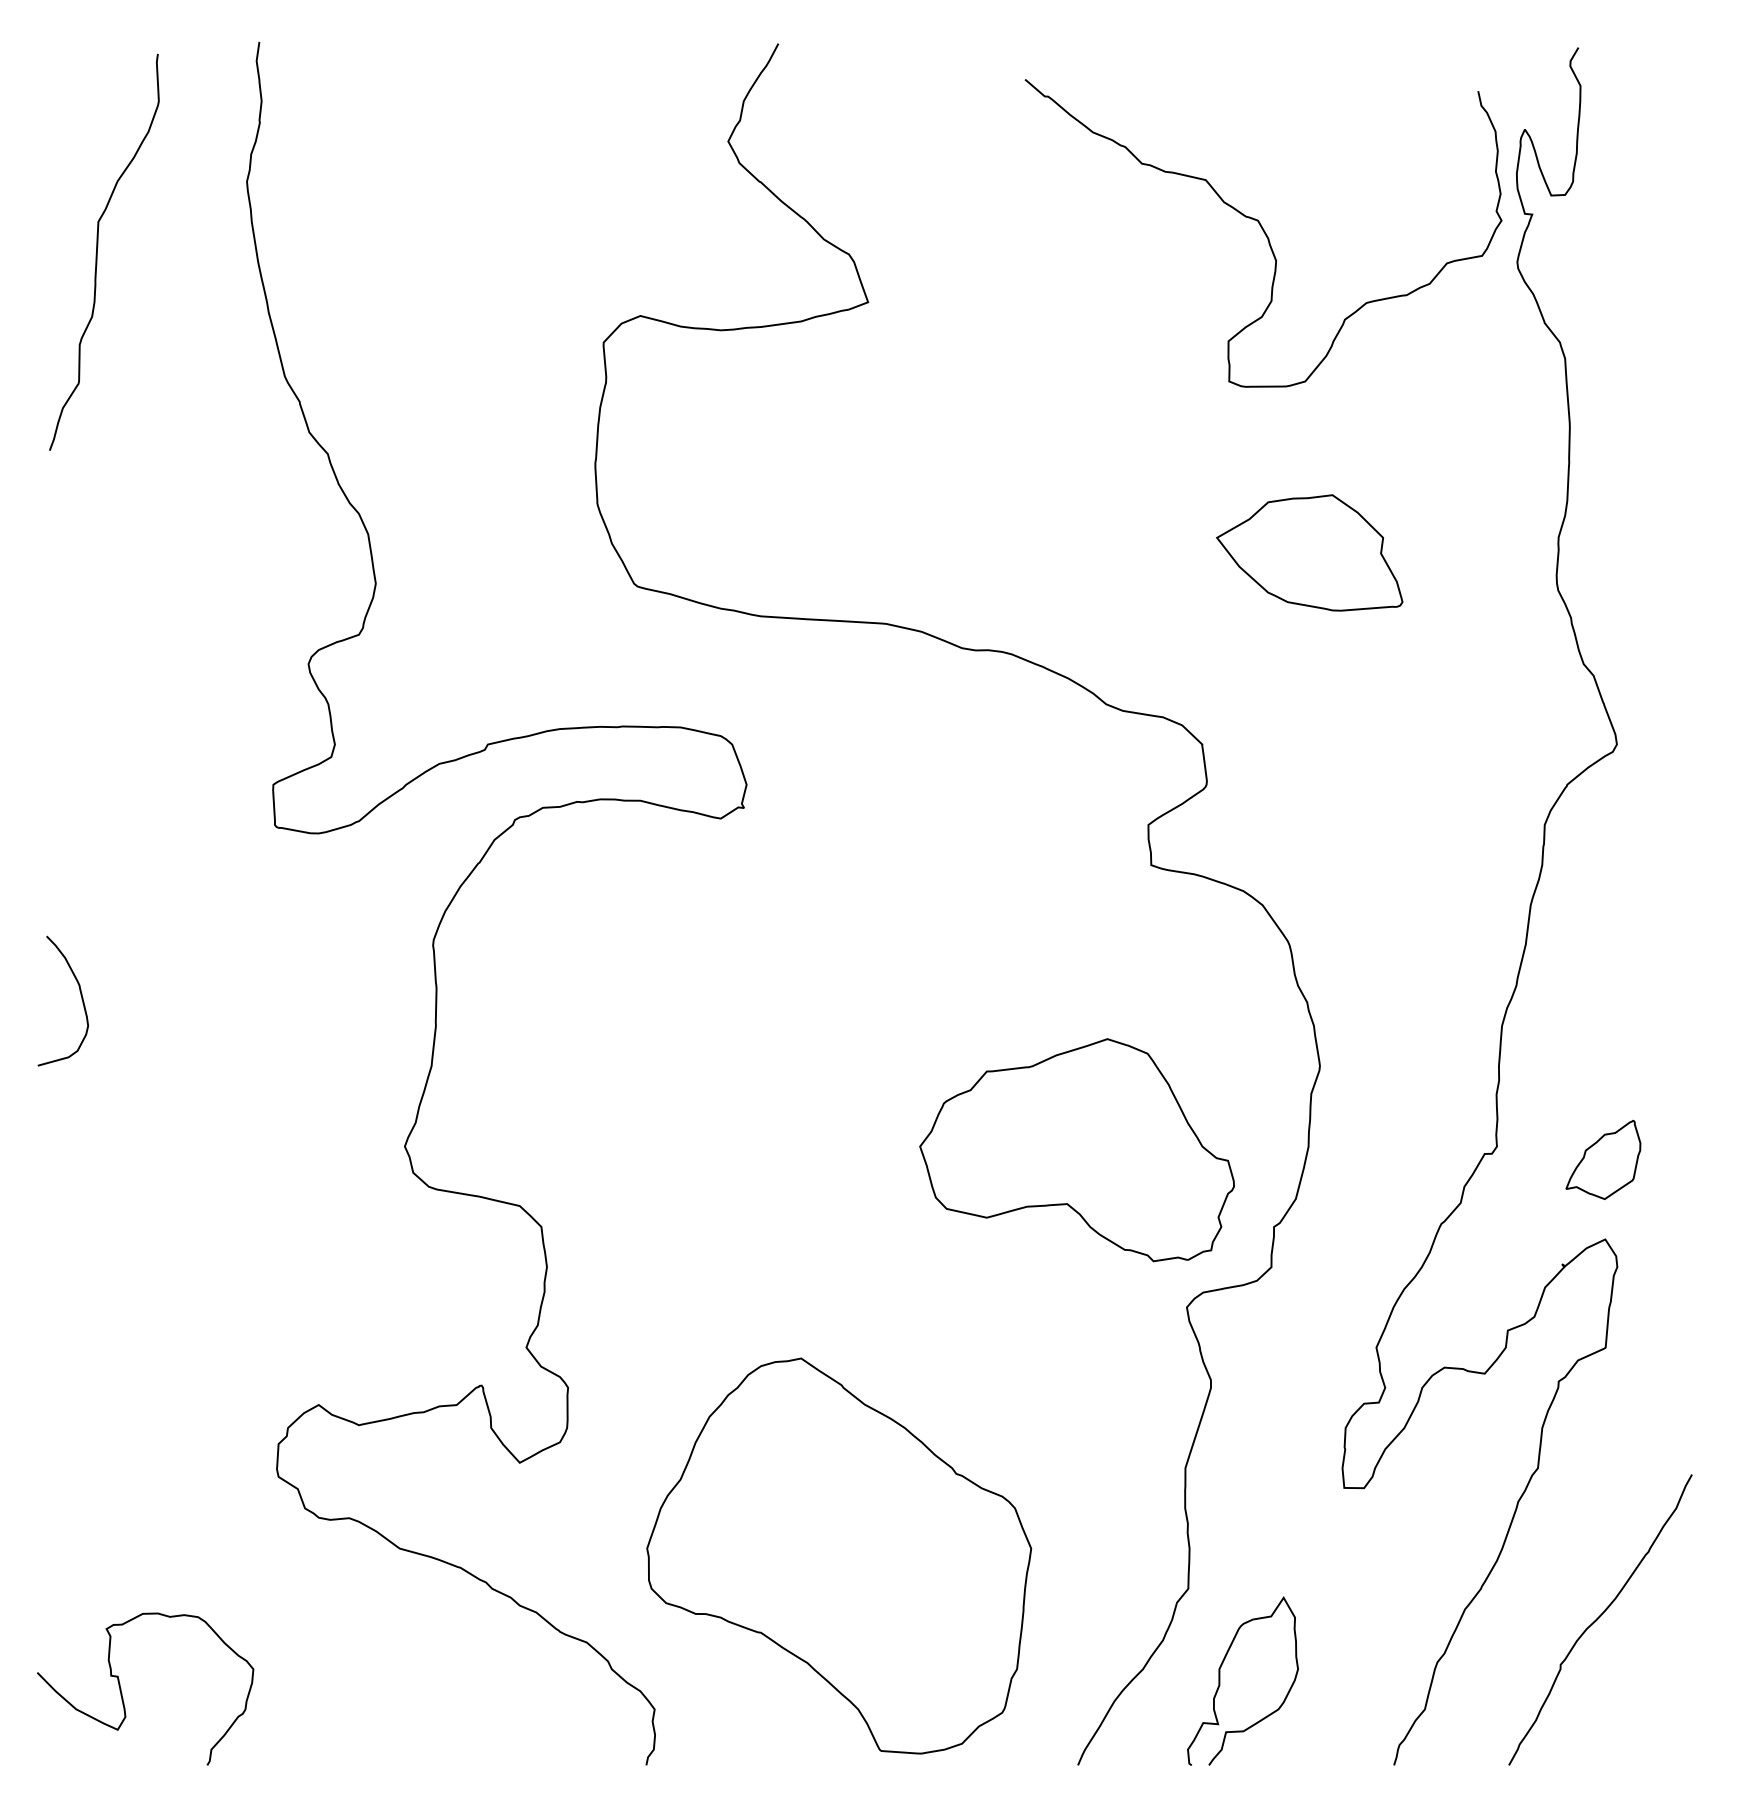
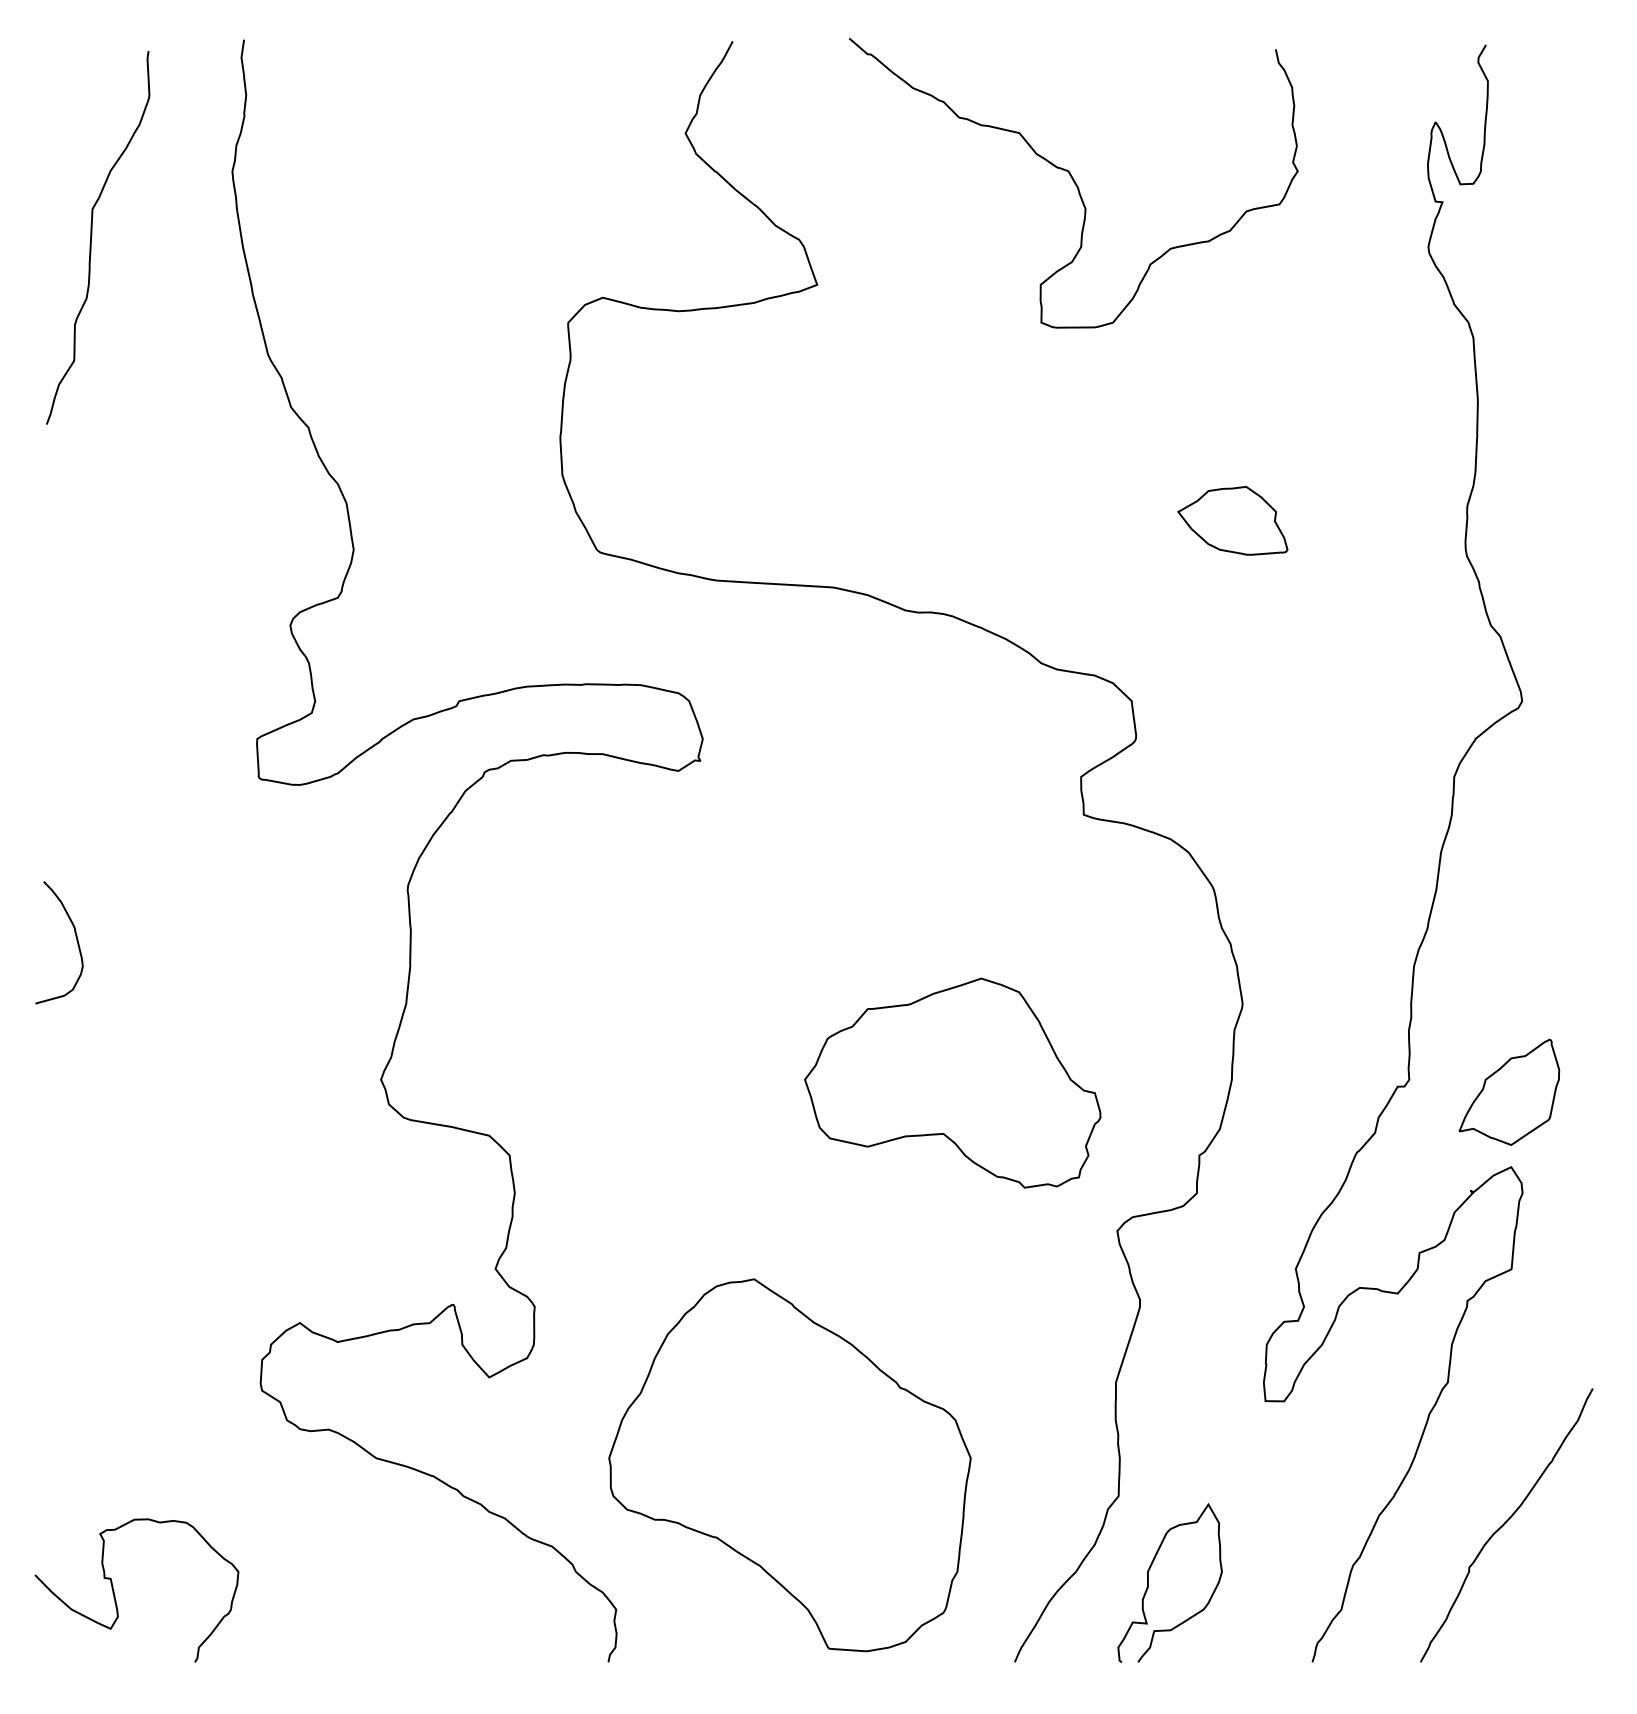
curve: (1263, 232) -> (1073, 182), moved
part: (1309, 552) -> (1232, 520), size x0.62
part: (1076, 1150) -> (952, 1083), moved
part: (1603, 1159) -> (1509, 1091), size x1.43

